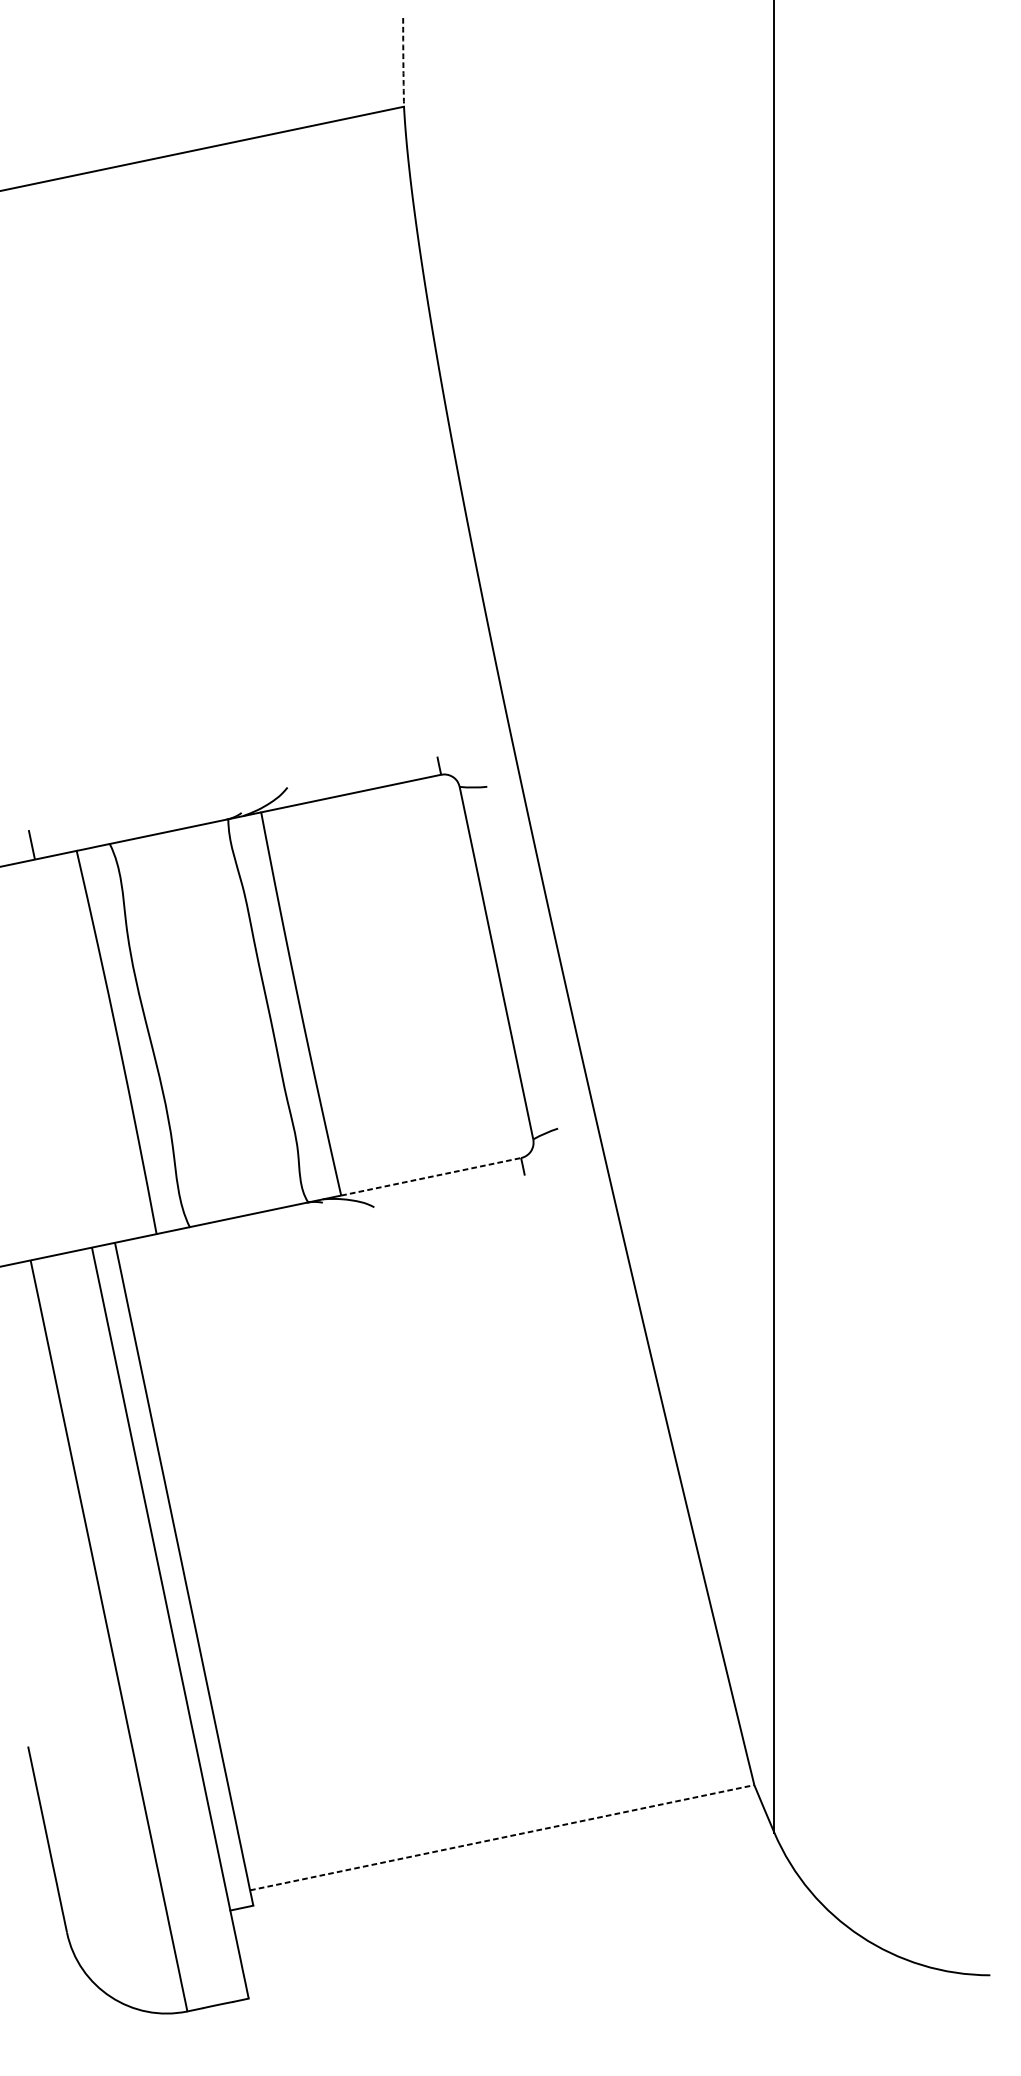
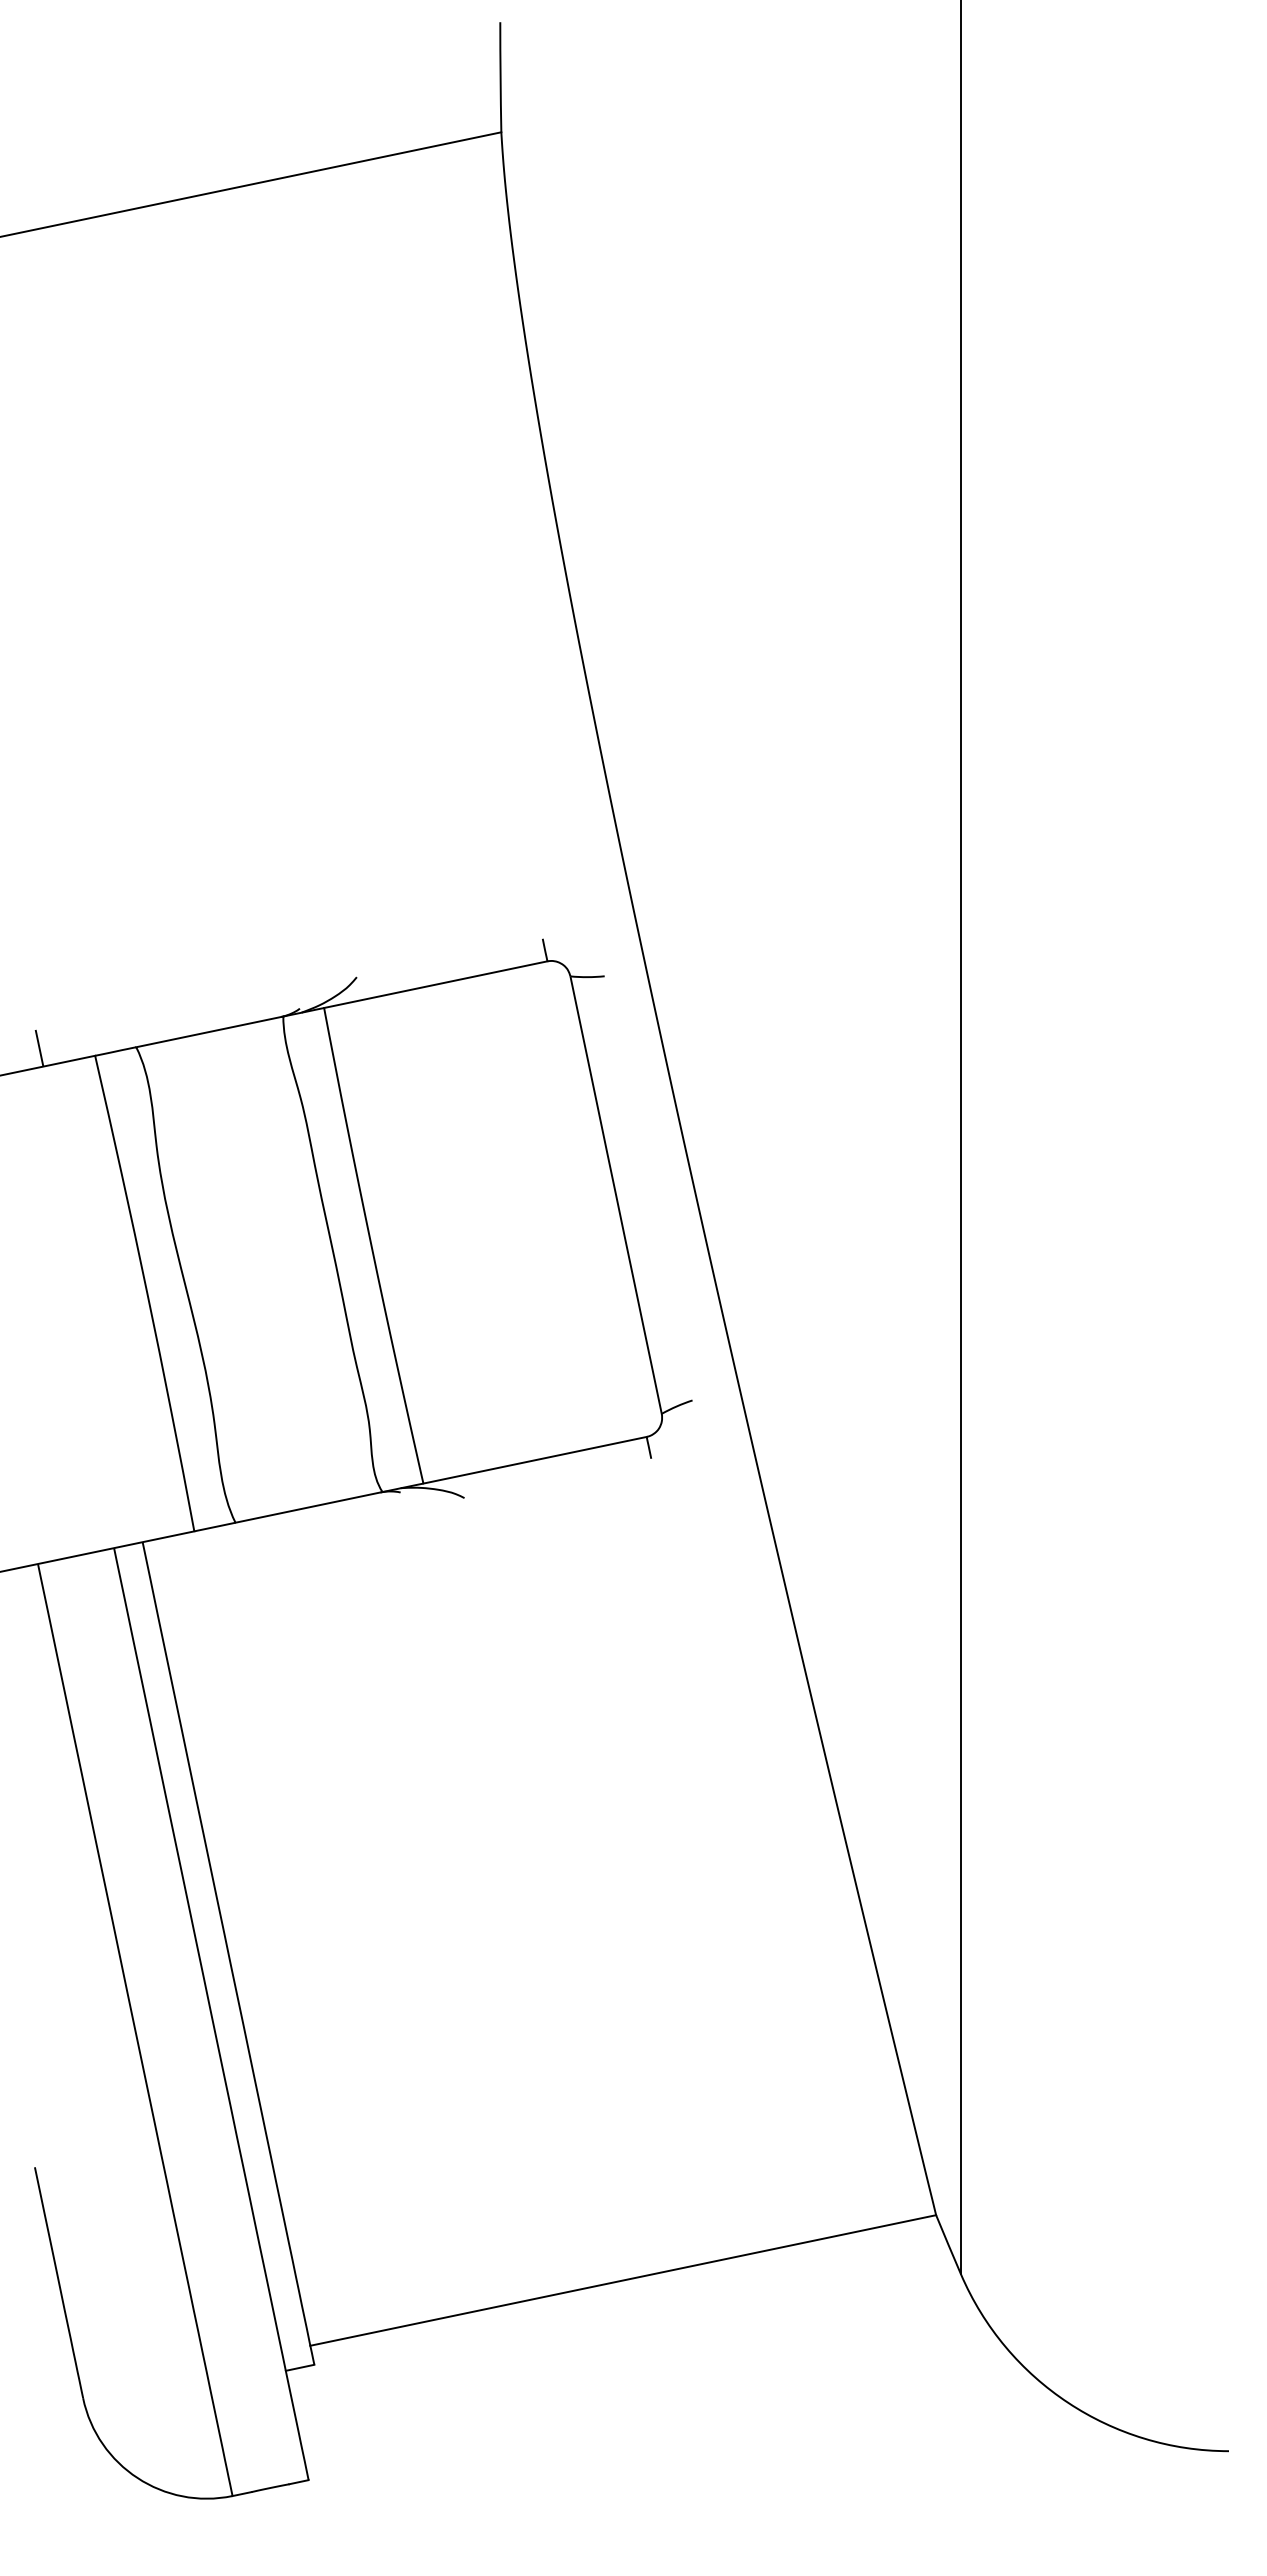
arc: (403, 62) -> (500, 77), dashed -> solid
line: (431, 1177) -> (535, 1460), dashed -> solid
line: (502, 1837) -> (623, 2280), dashed -> solid

